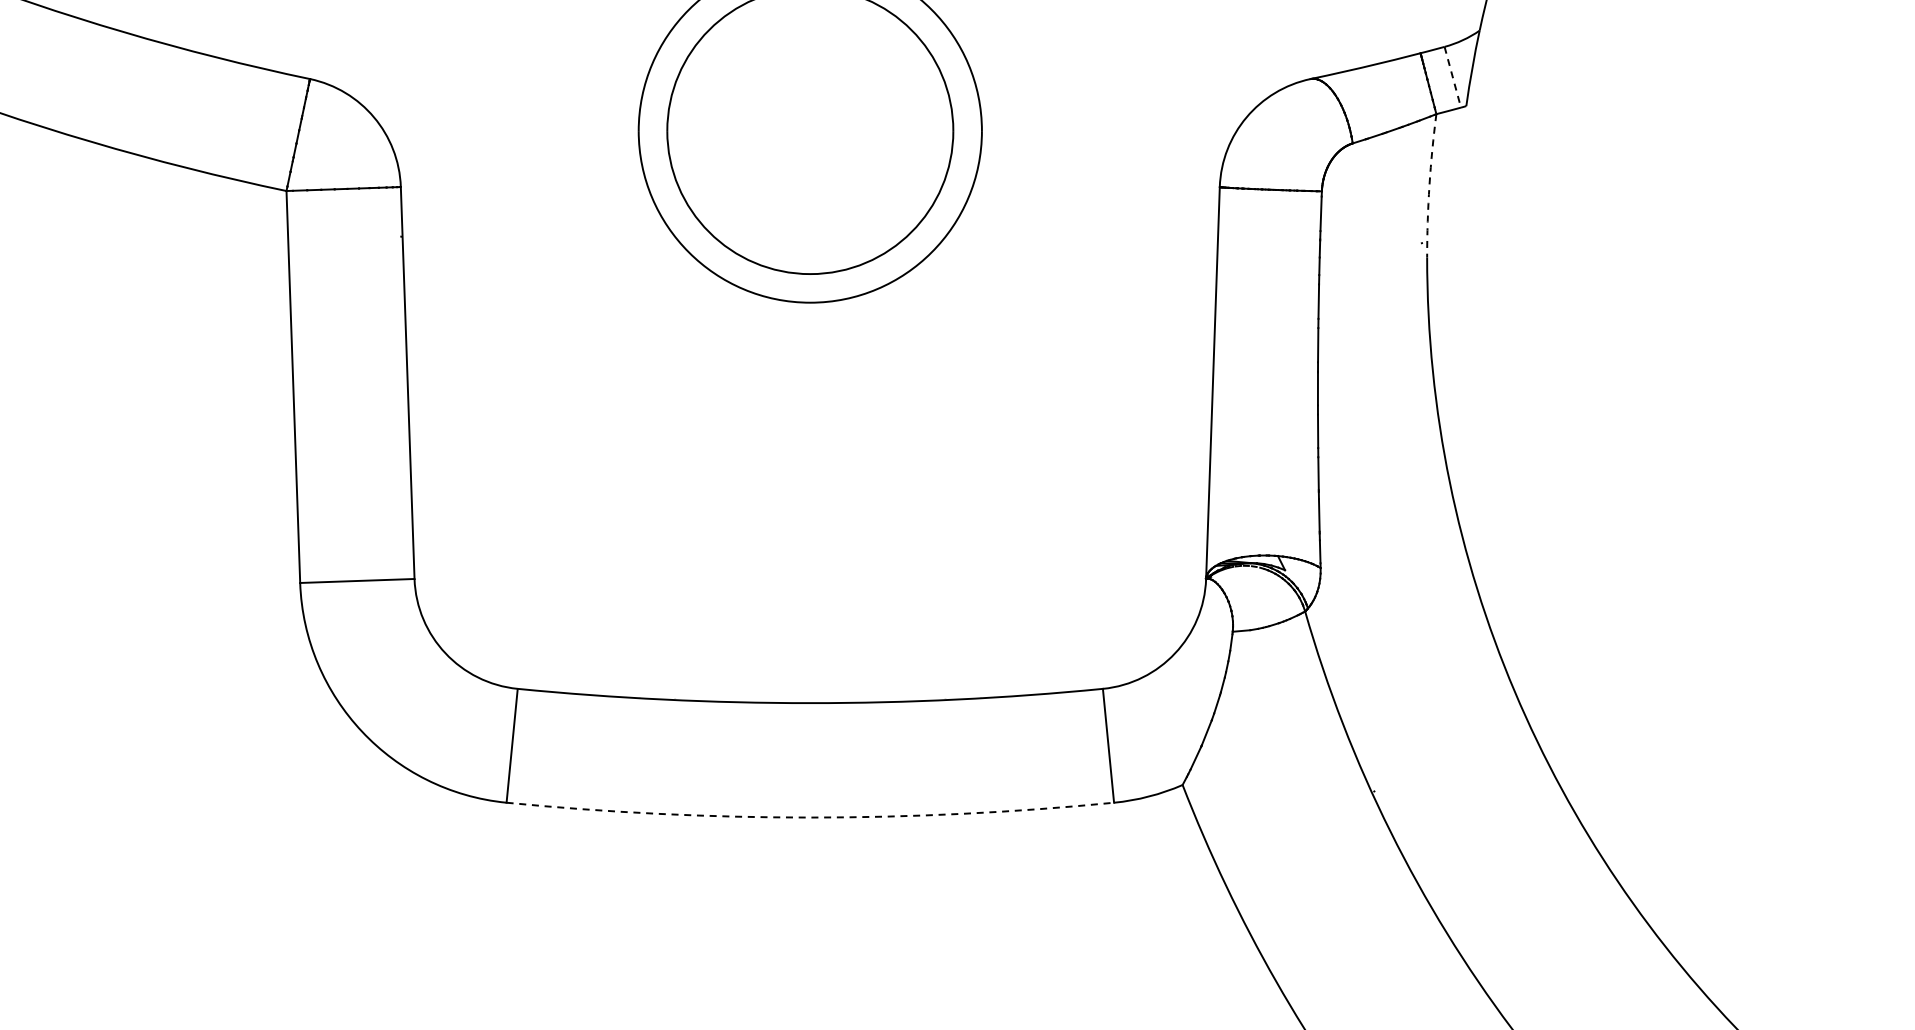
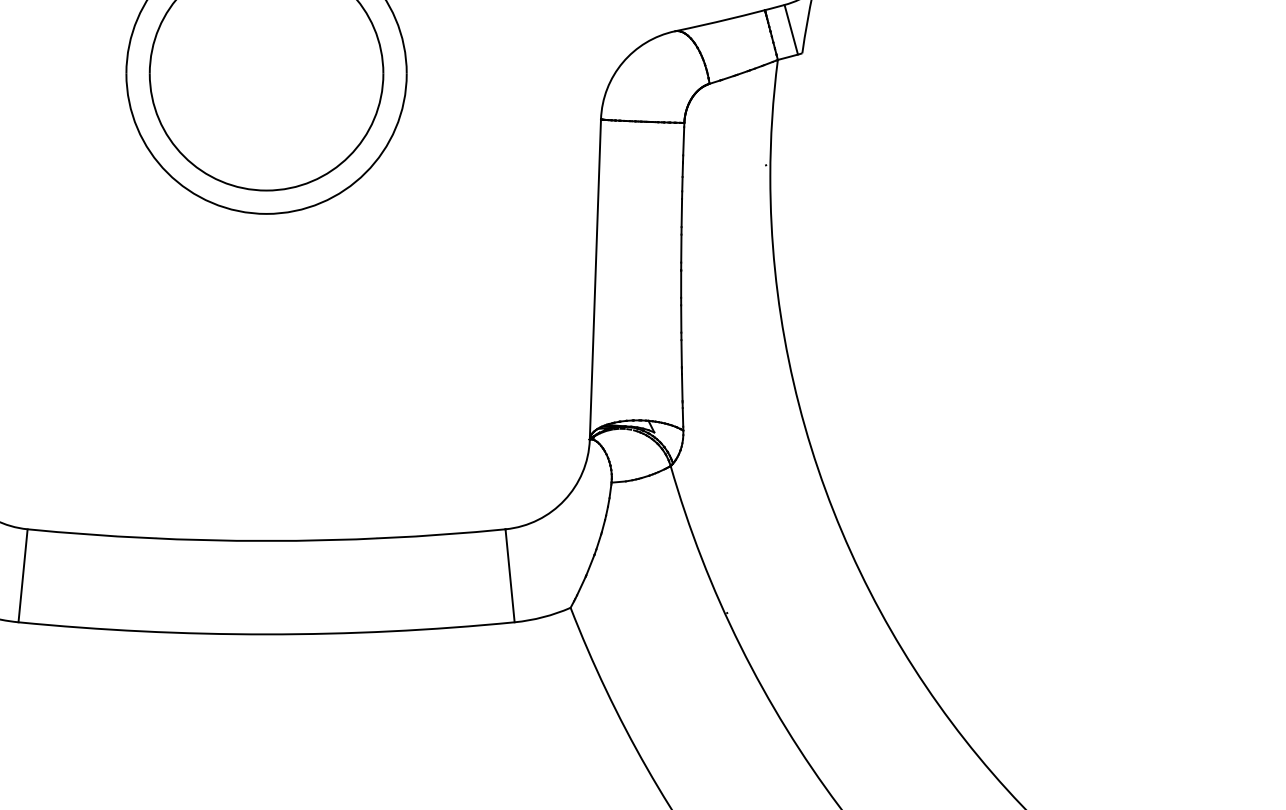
line: (1452, 77) -> (791, 29), dashed -> solid
arc: (1429, 185) -> (772, 118), dashed -> solid
arc: (810, 817) -> (266, 634), dashed -> solid

